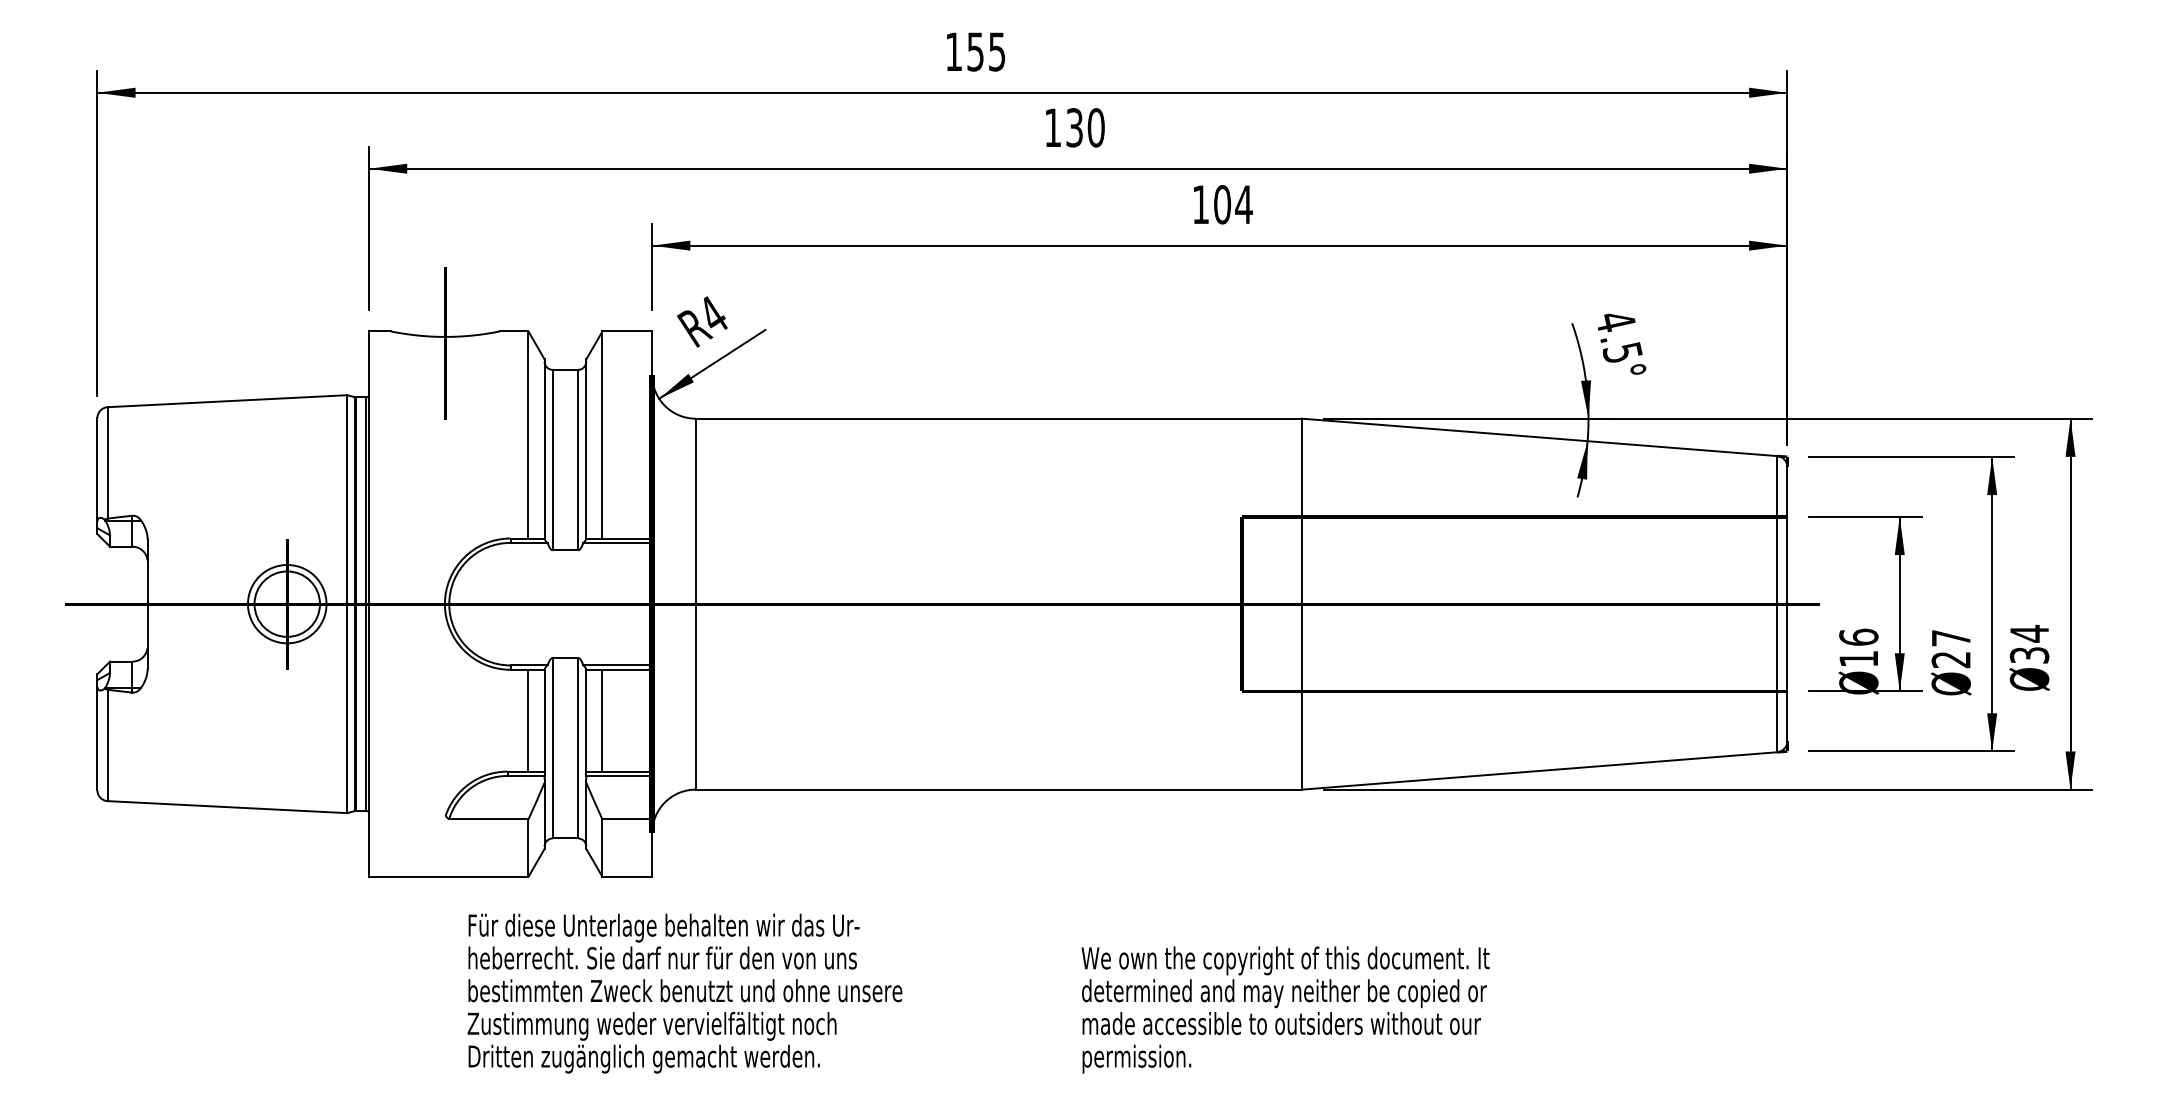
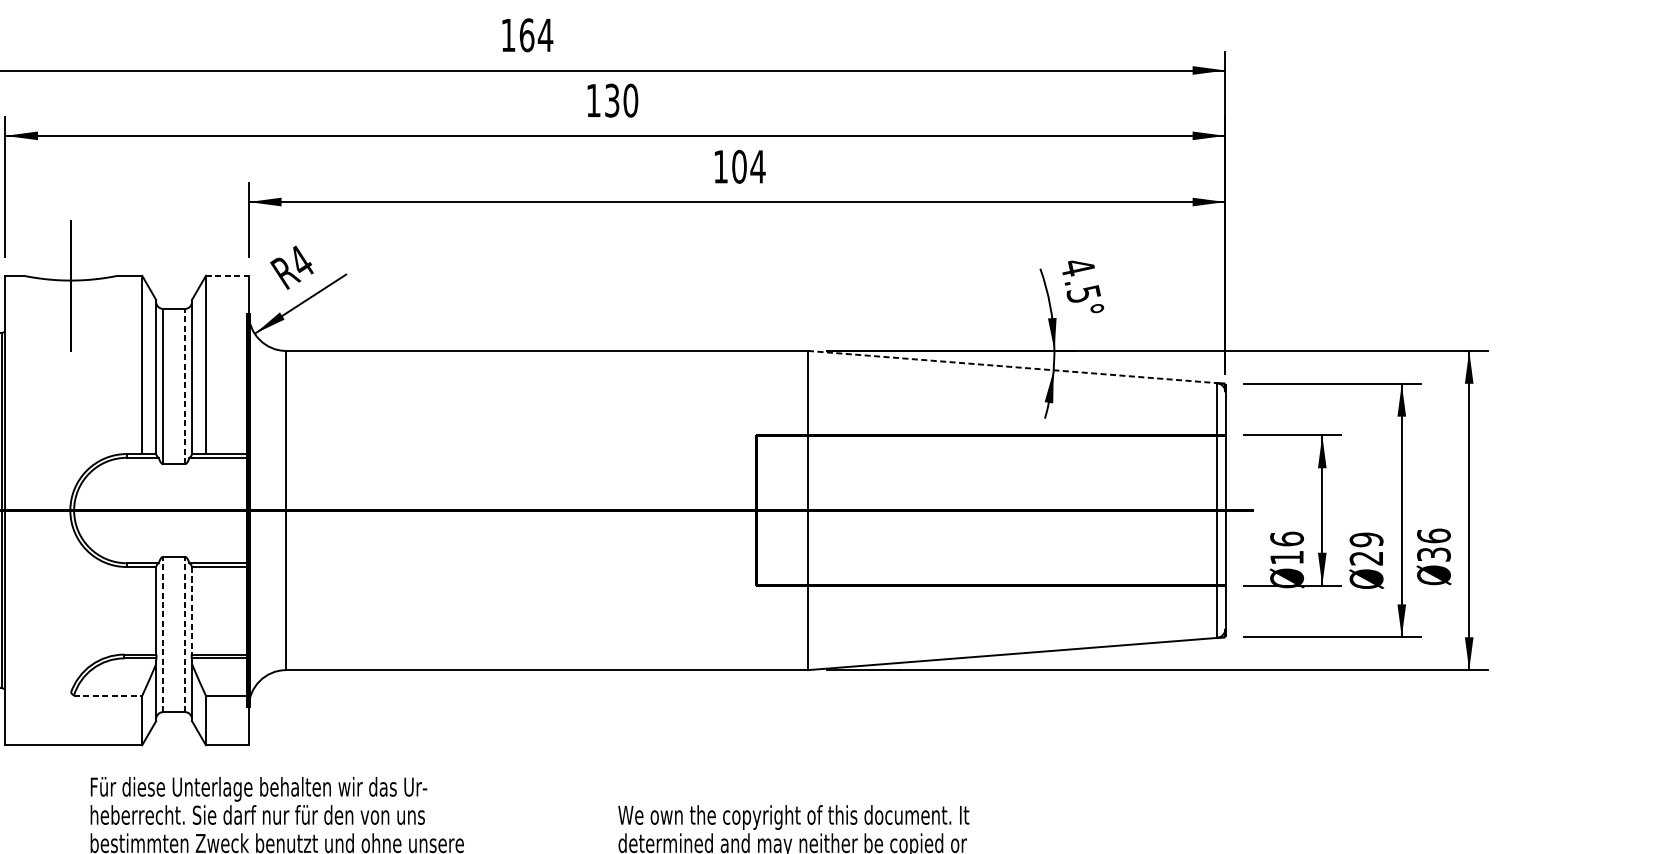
text: (986, 51) -> (536, 34), 155 -> 164
line: (627, 331) -> (227, 275), solid -> dashed
line: (1540, 437) -> (1013, 367), solid -> dashed
line: (578, 459) -> (185, 386), solid -> dashed
text: (2029, 633) -> (1433, 535), 34 -> 36
text: (1950, 637) -> (1365, 539), 27 -> 29
line: (528, 720) -> (142, 610), removed
line: (586, 720) -> (192, 610), solid -> dashed
line: (602, 720) -> (205, 610), removed
line: (552, 747) -> (162, 633), solid -> dashed
line: (578, 747) -> (185, 633), solid -> dashed
line: (488, 819) -> (107, 695), solid -> dashed

